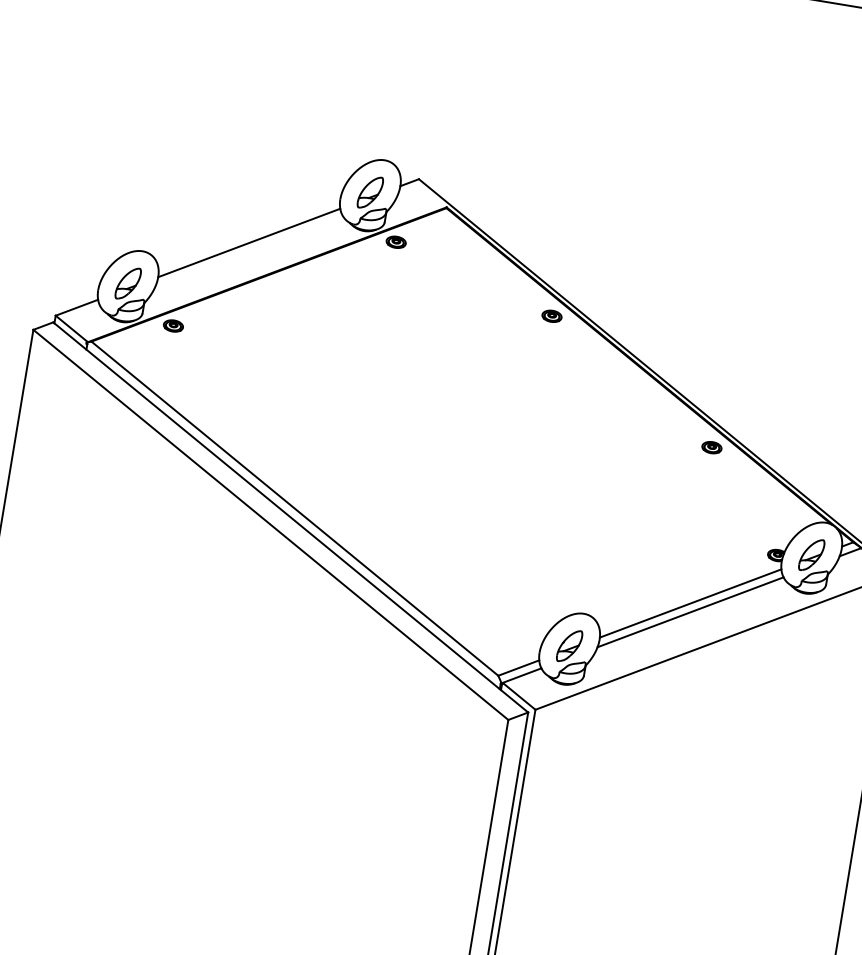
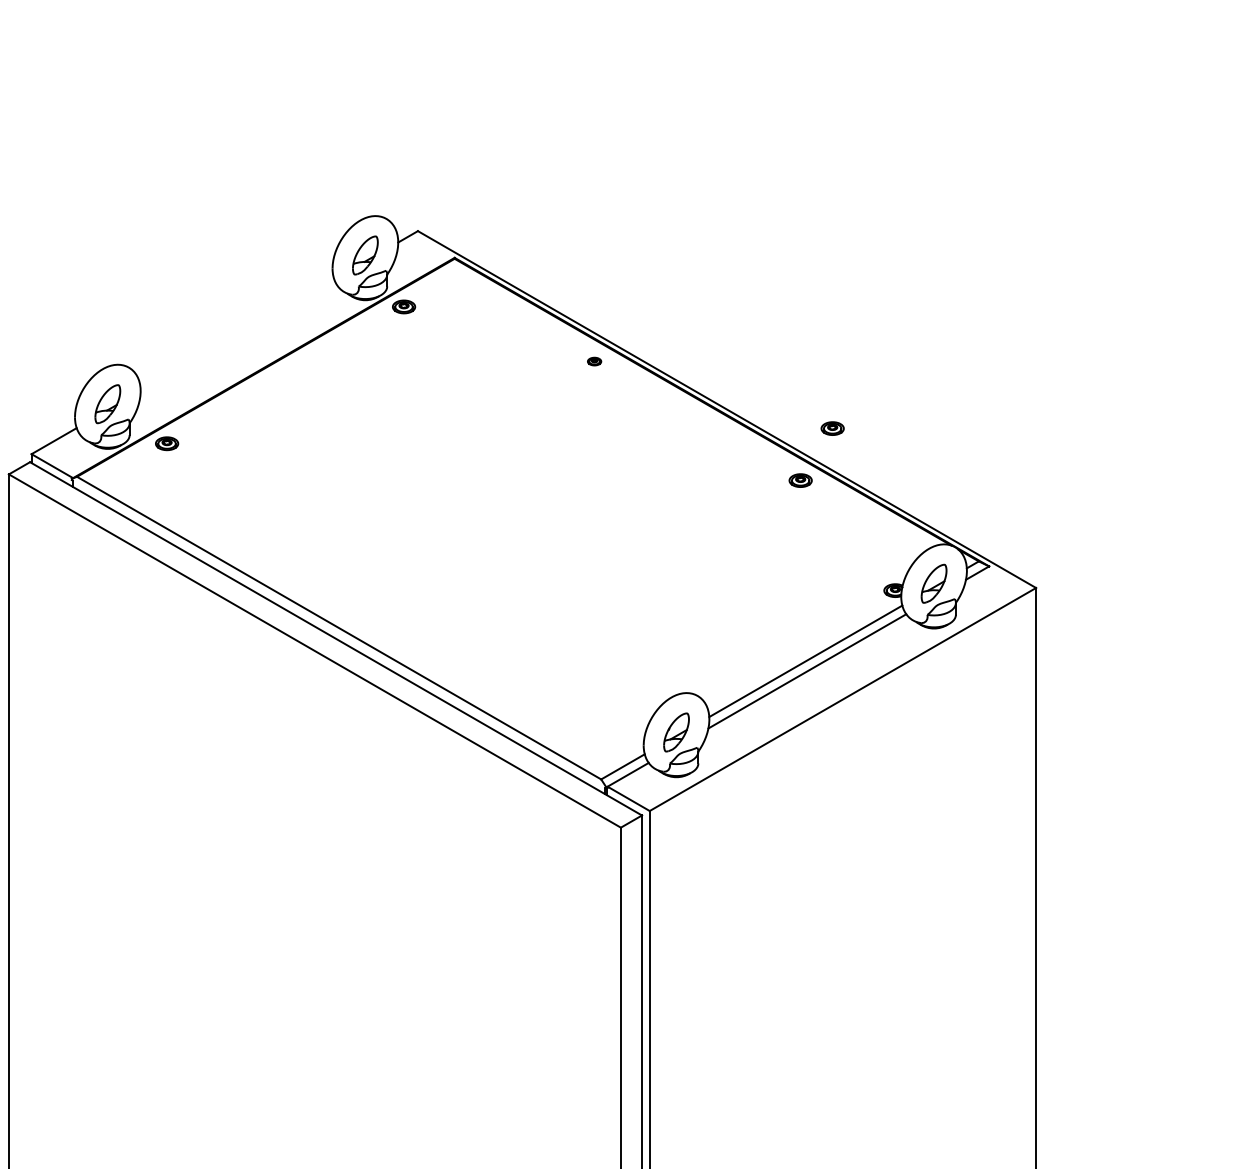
line: (249, 243) -> (237, 335), removed
part: (551, 316) -> (594, 361), size x0.6
part: (746, 407) -> (832, 428), added

